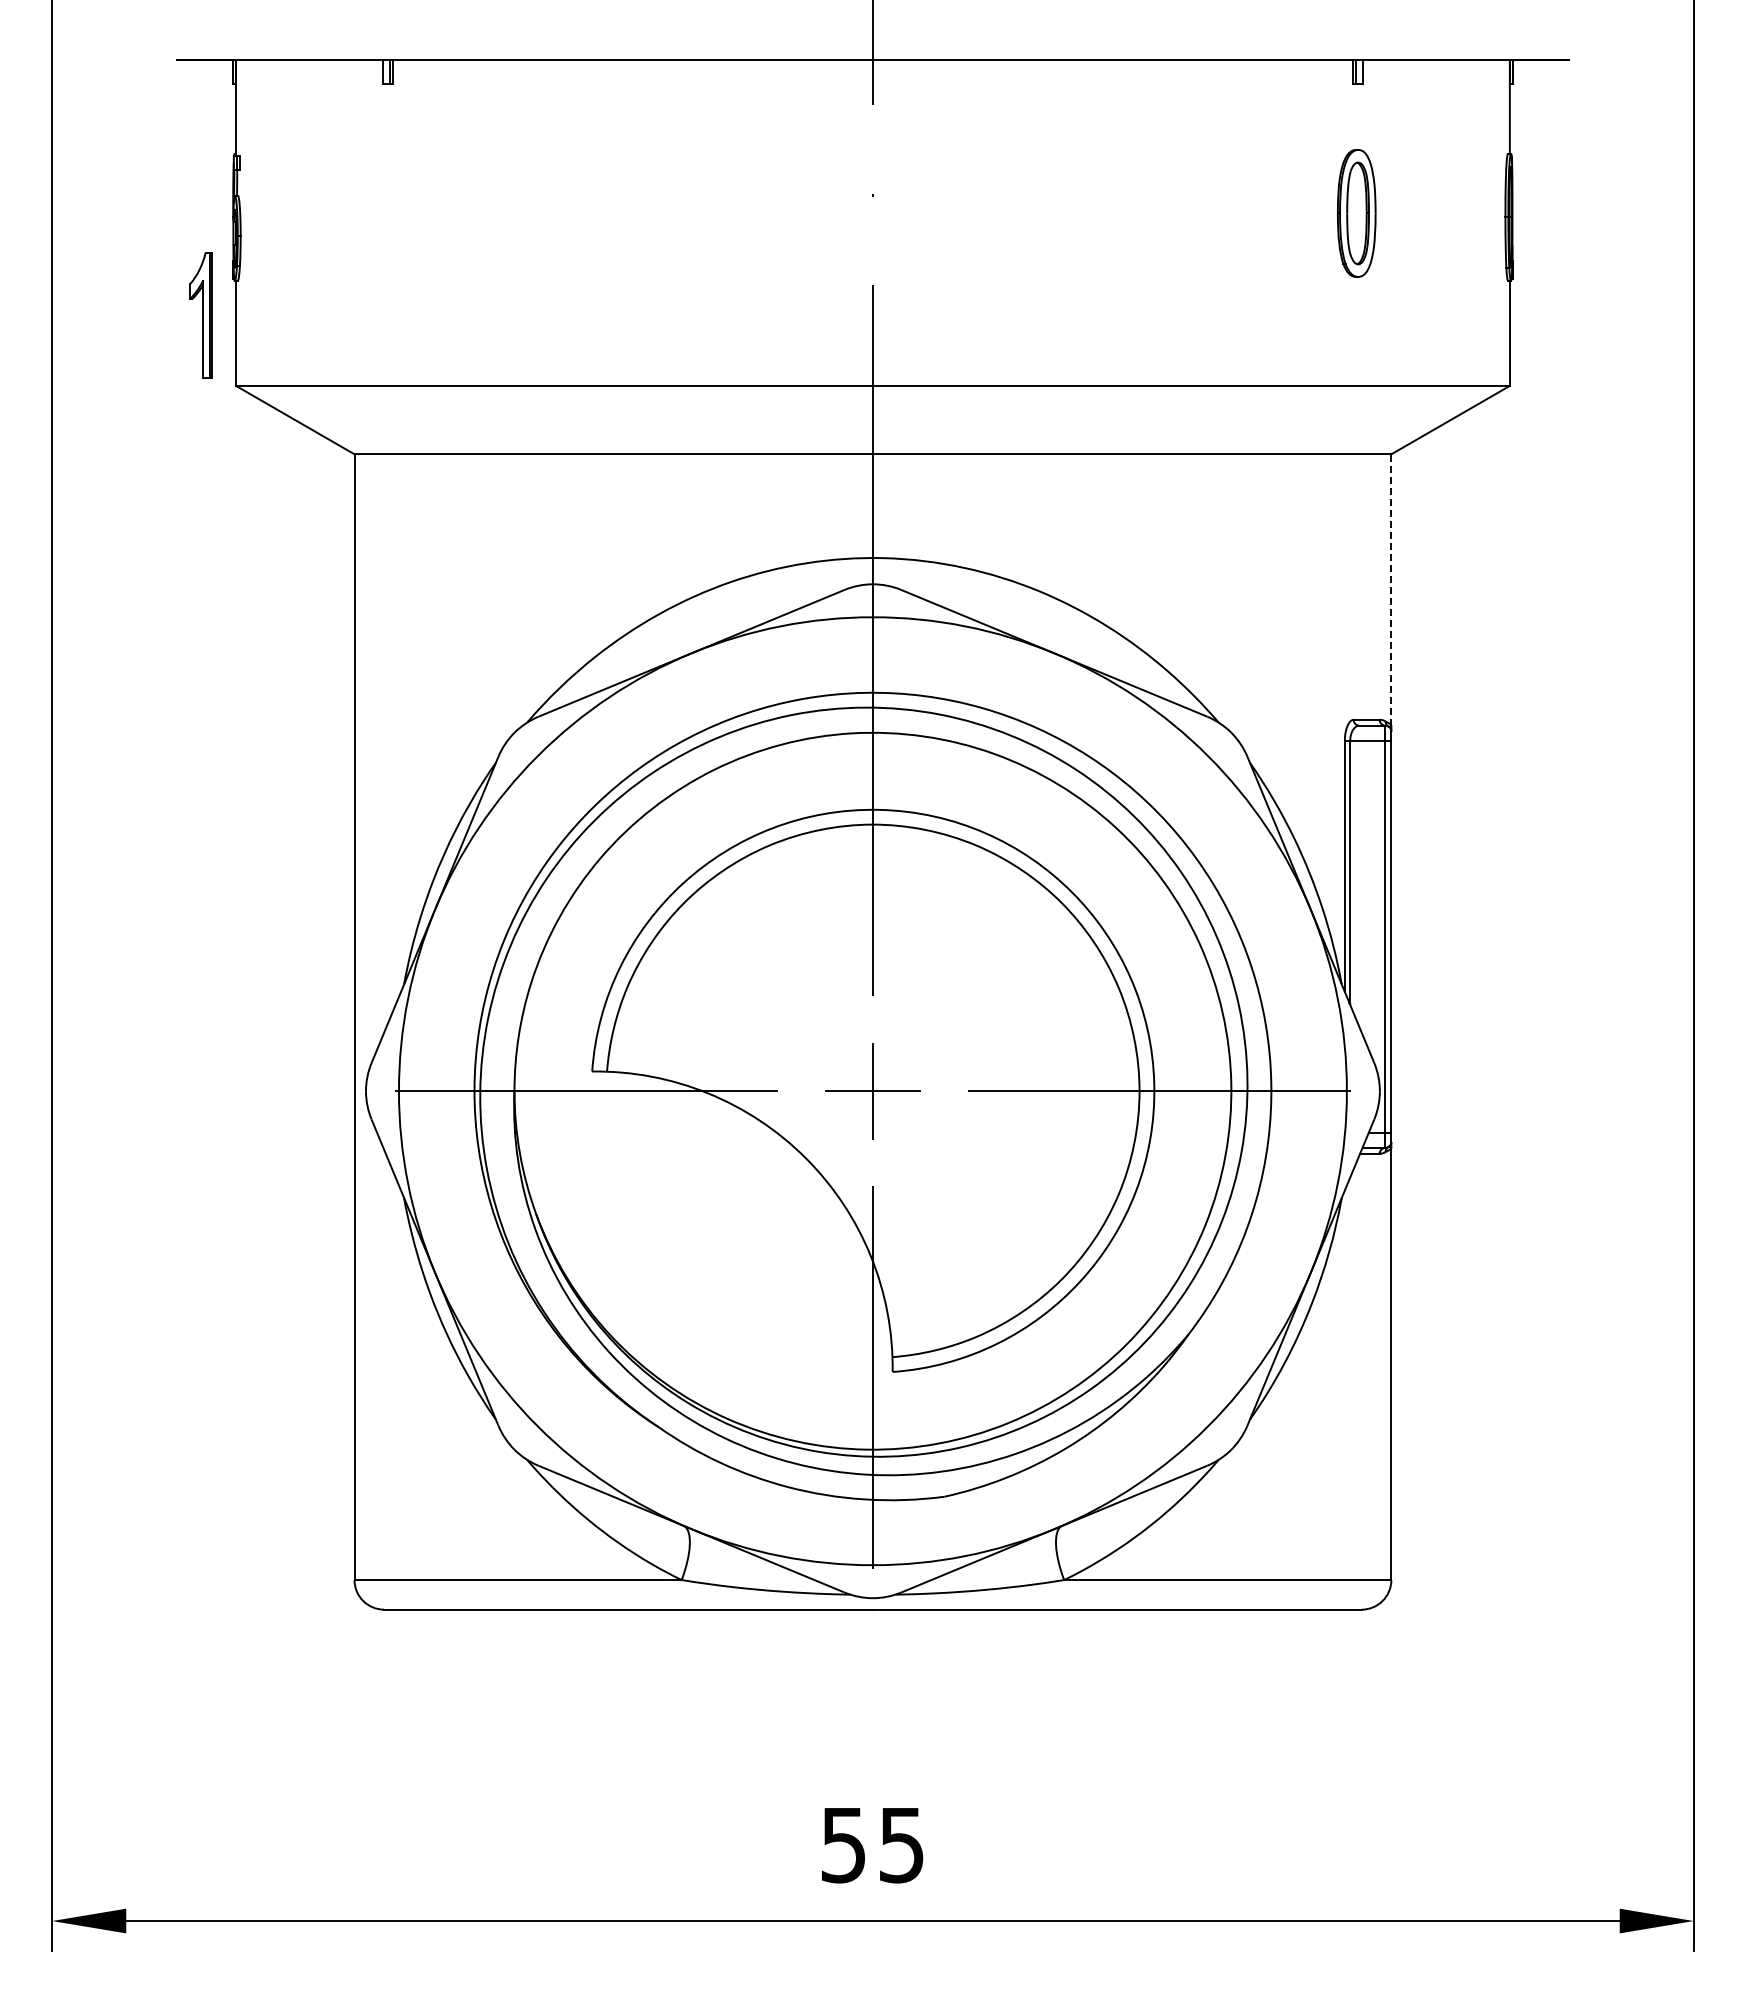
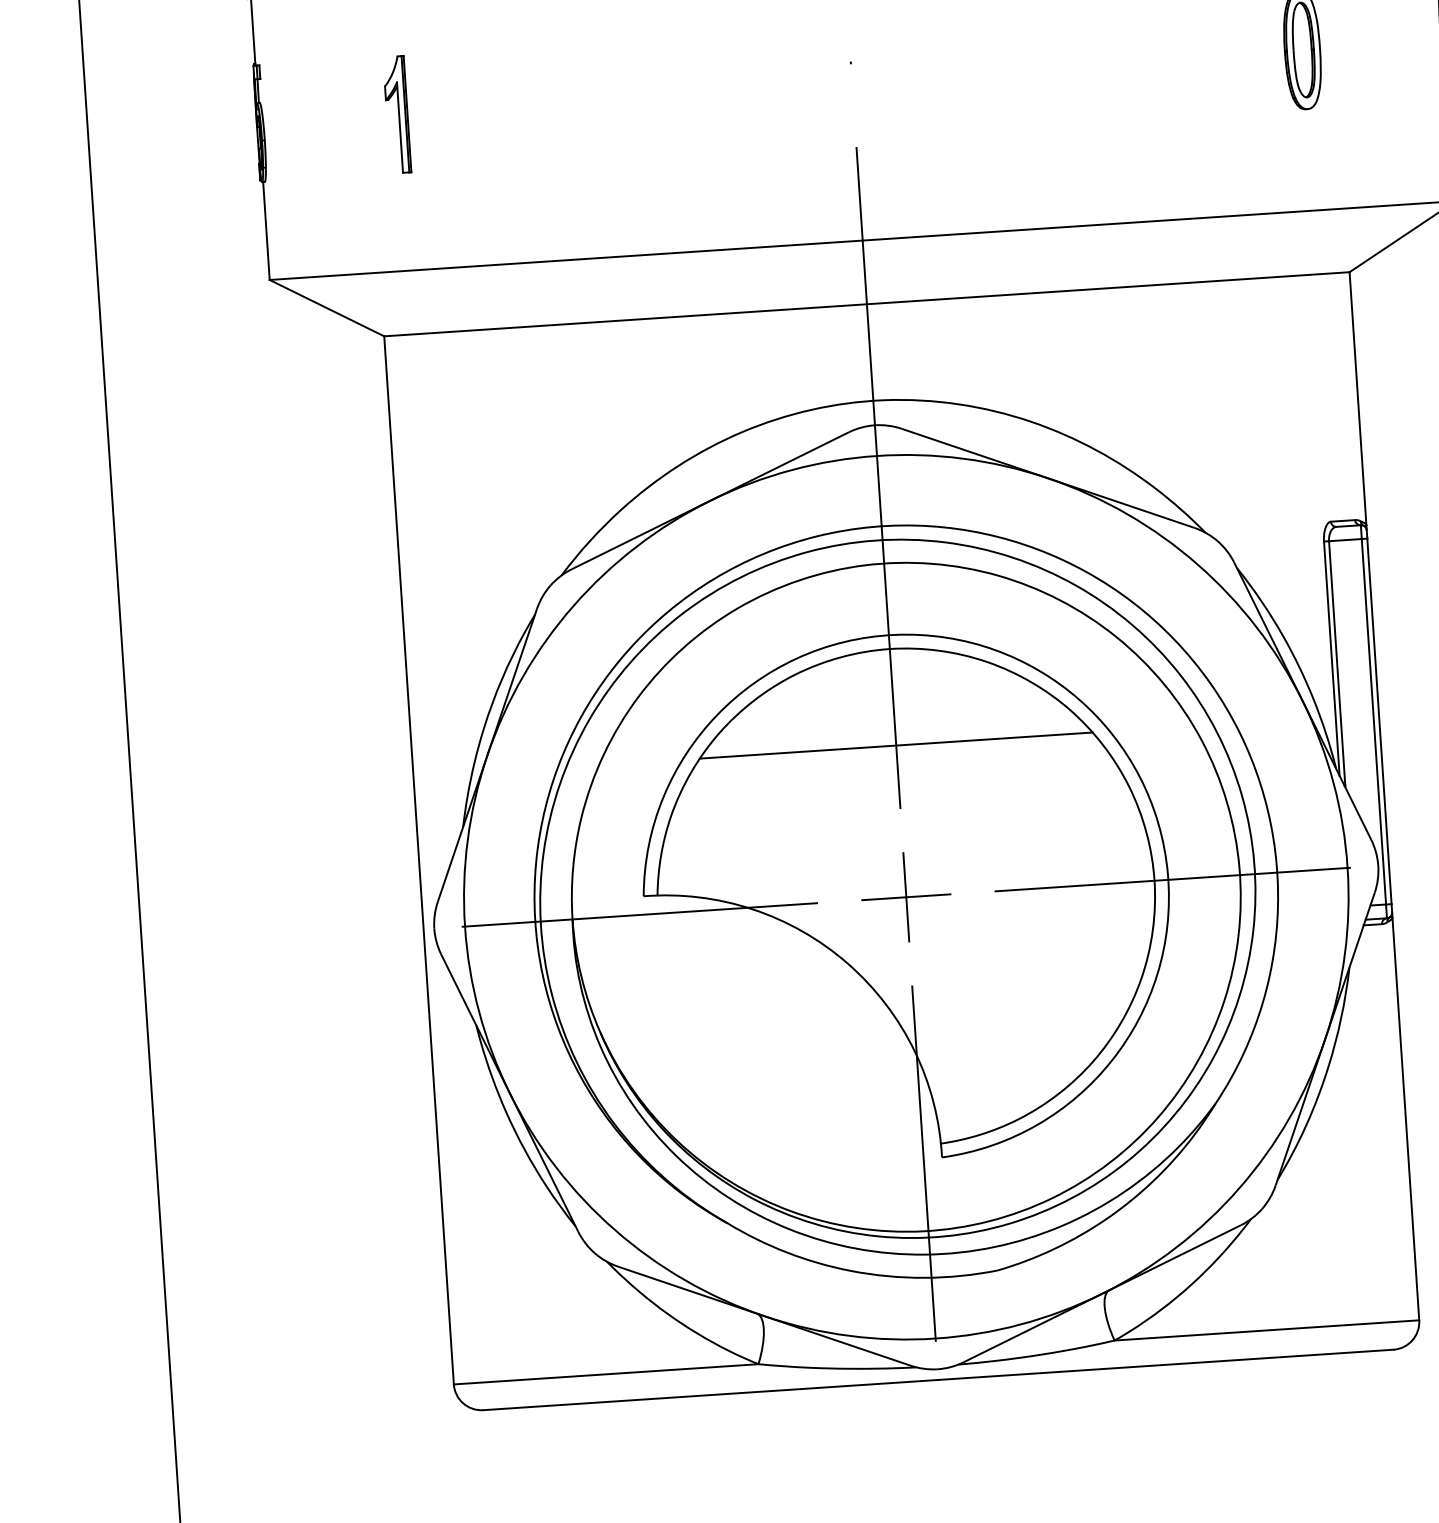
part: (200, 315) -> (396, 114), moved
line: (1391, 590) -> (1358, 398), dashed -> solid
line: (872, 928) -> (895, 745), added

